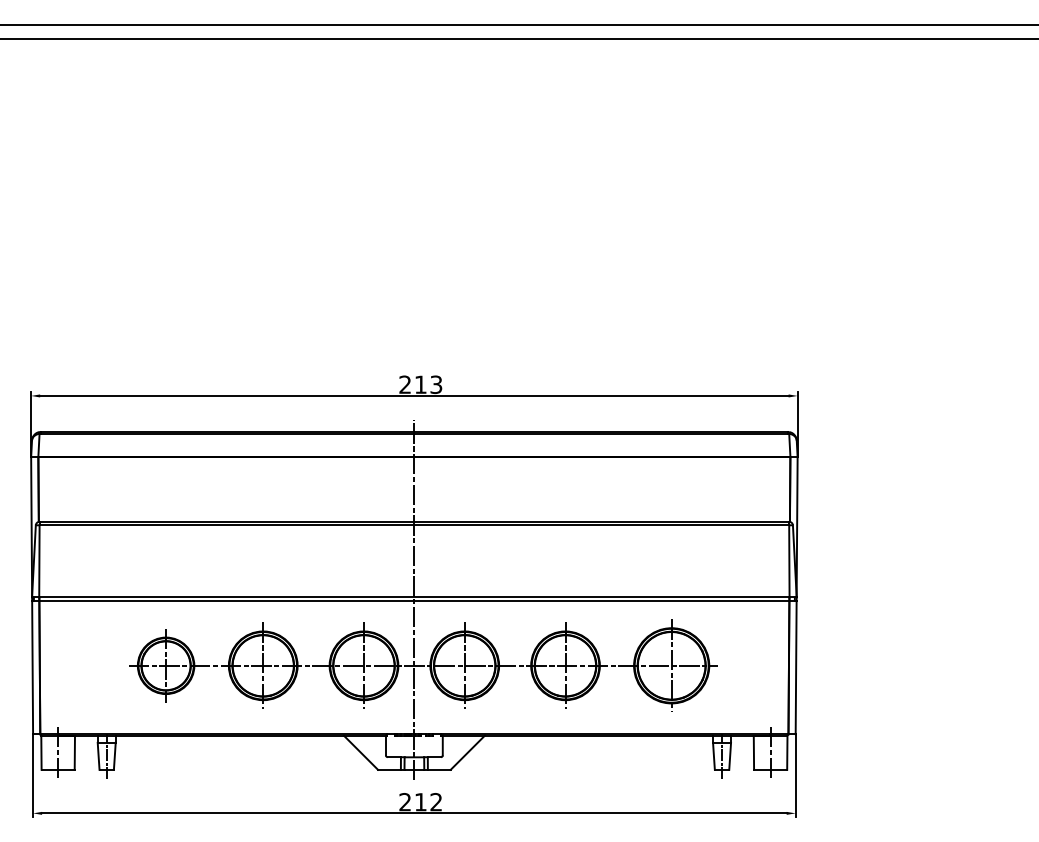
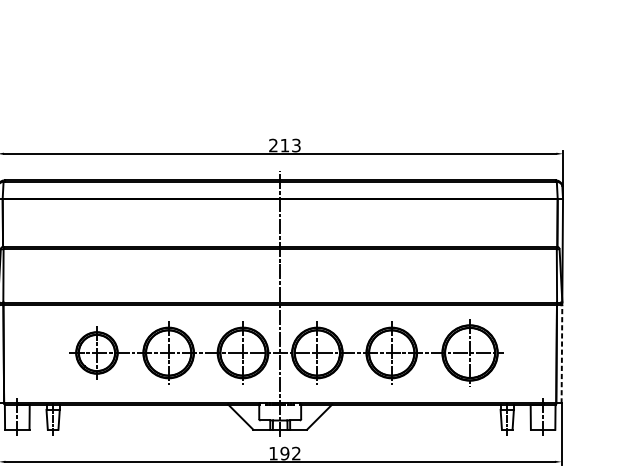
line: (796, 667) -> (562, 354), solid -> dashed
text: (412, 802) -> (278, 453), 212 -> 192

